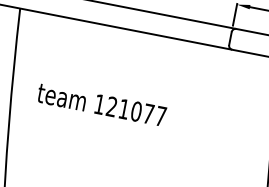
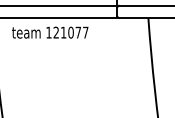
text: (102, 104) -> (50, 32), moved

